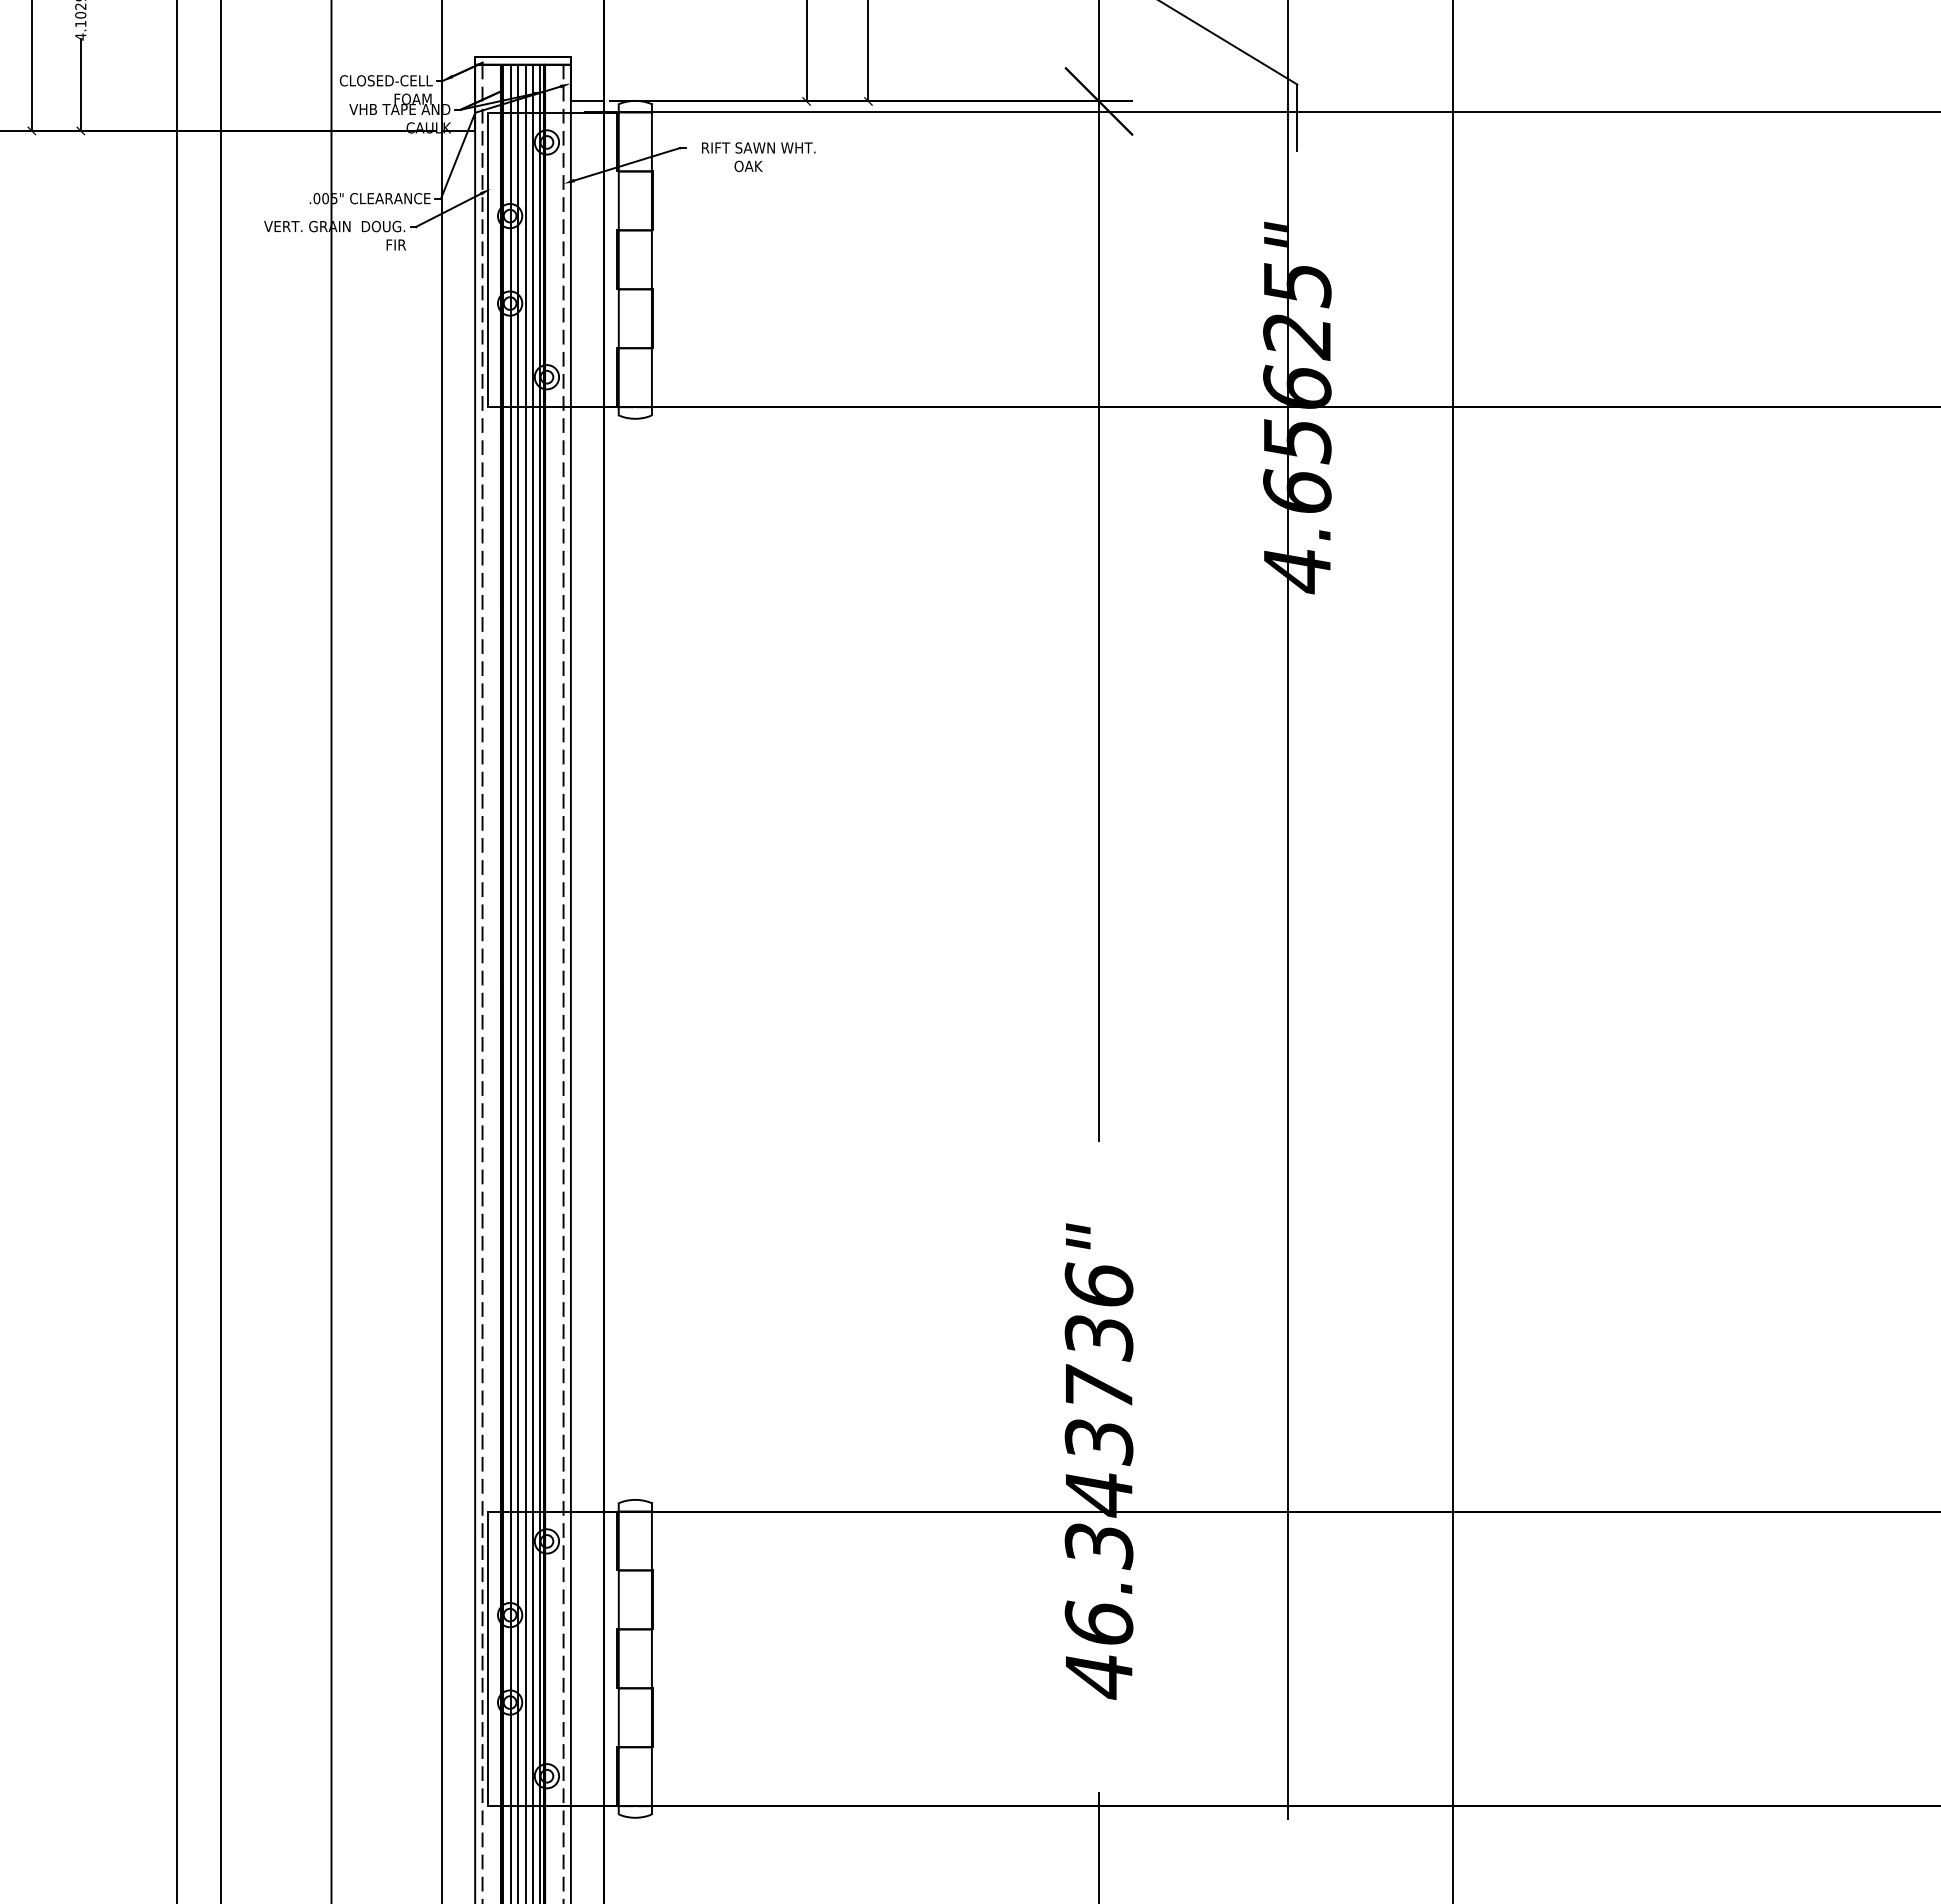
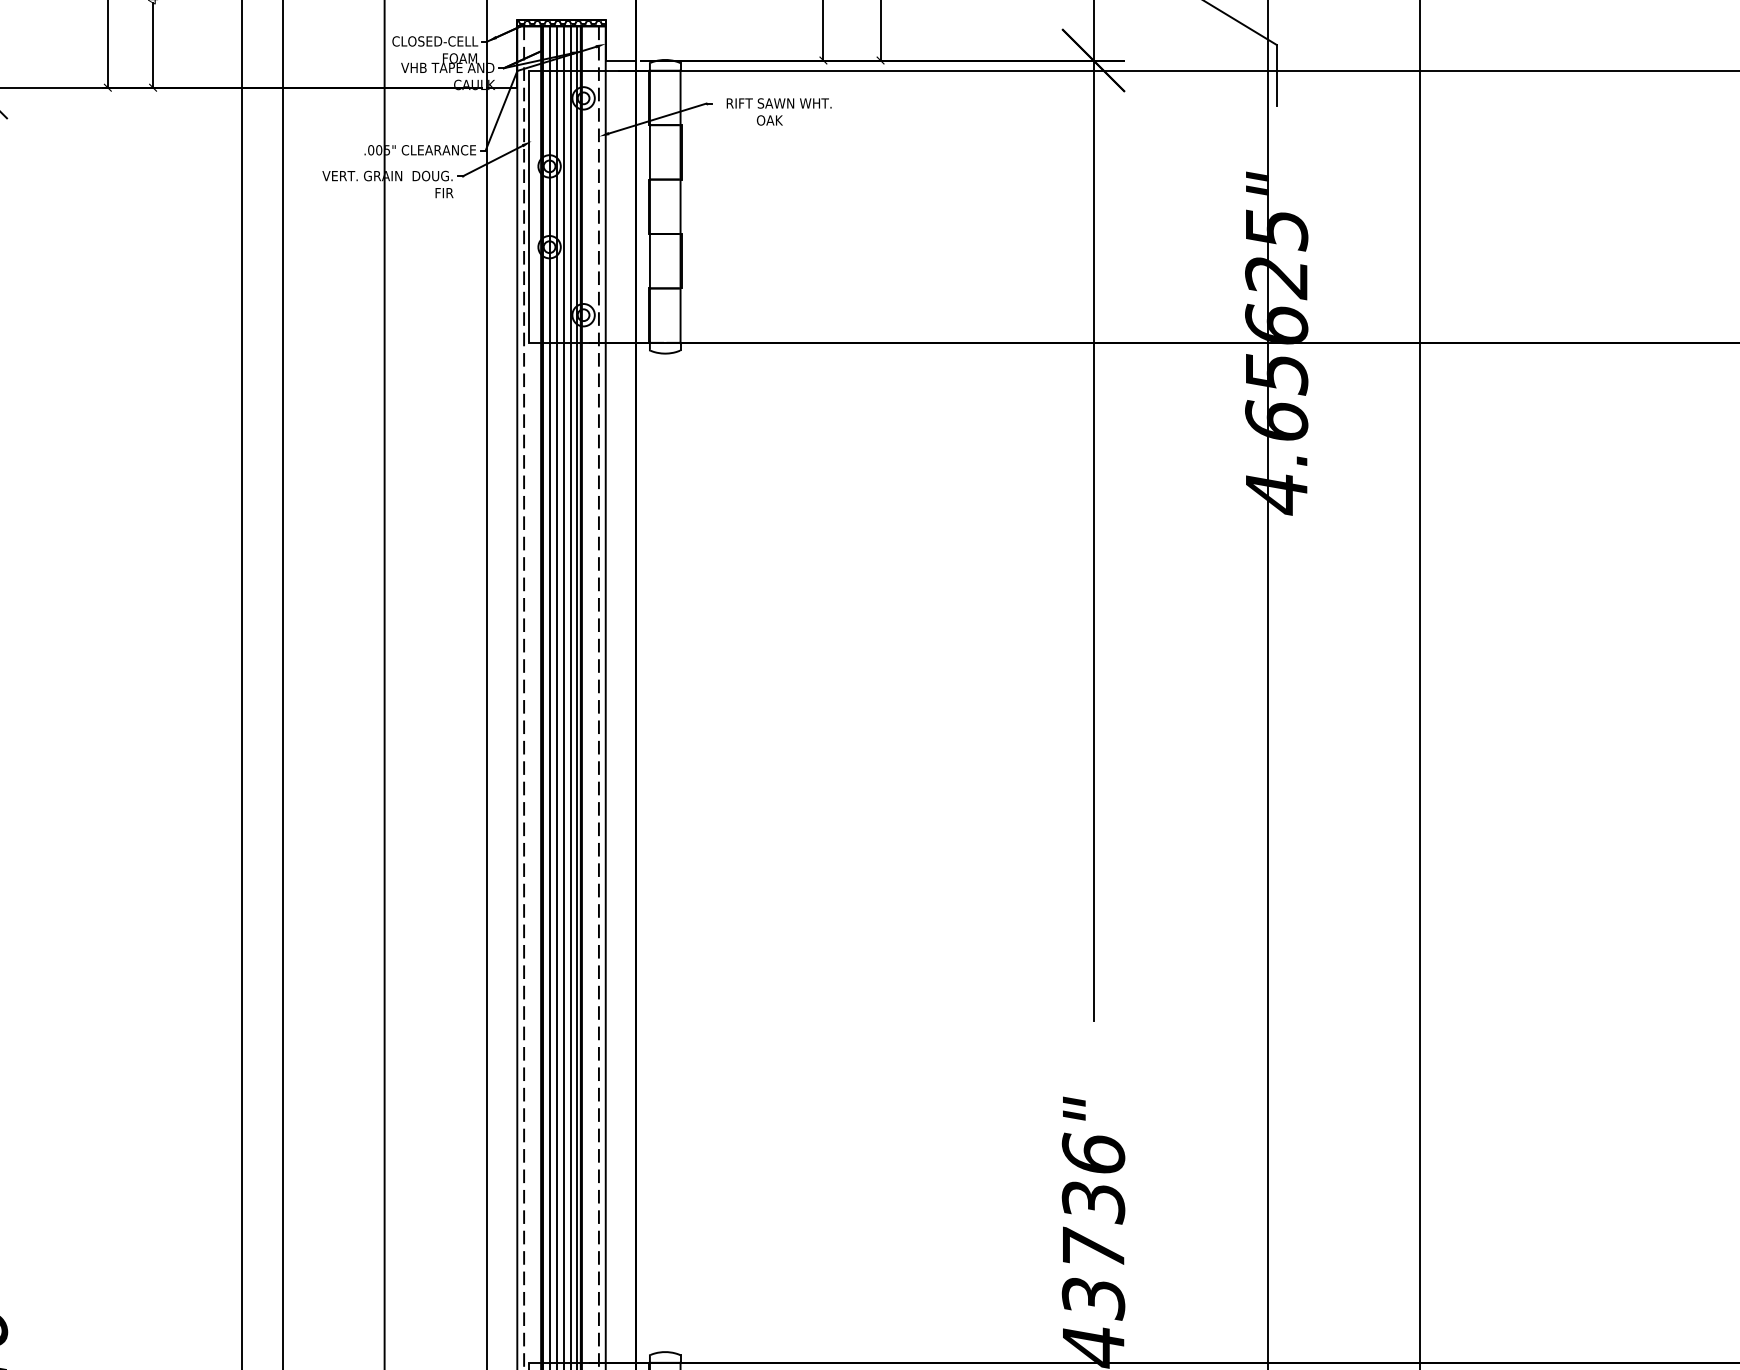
hatch: (522, 60) -> (561, 22), added

